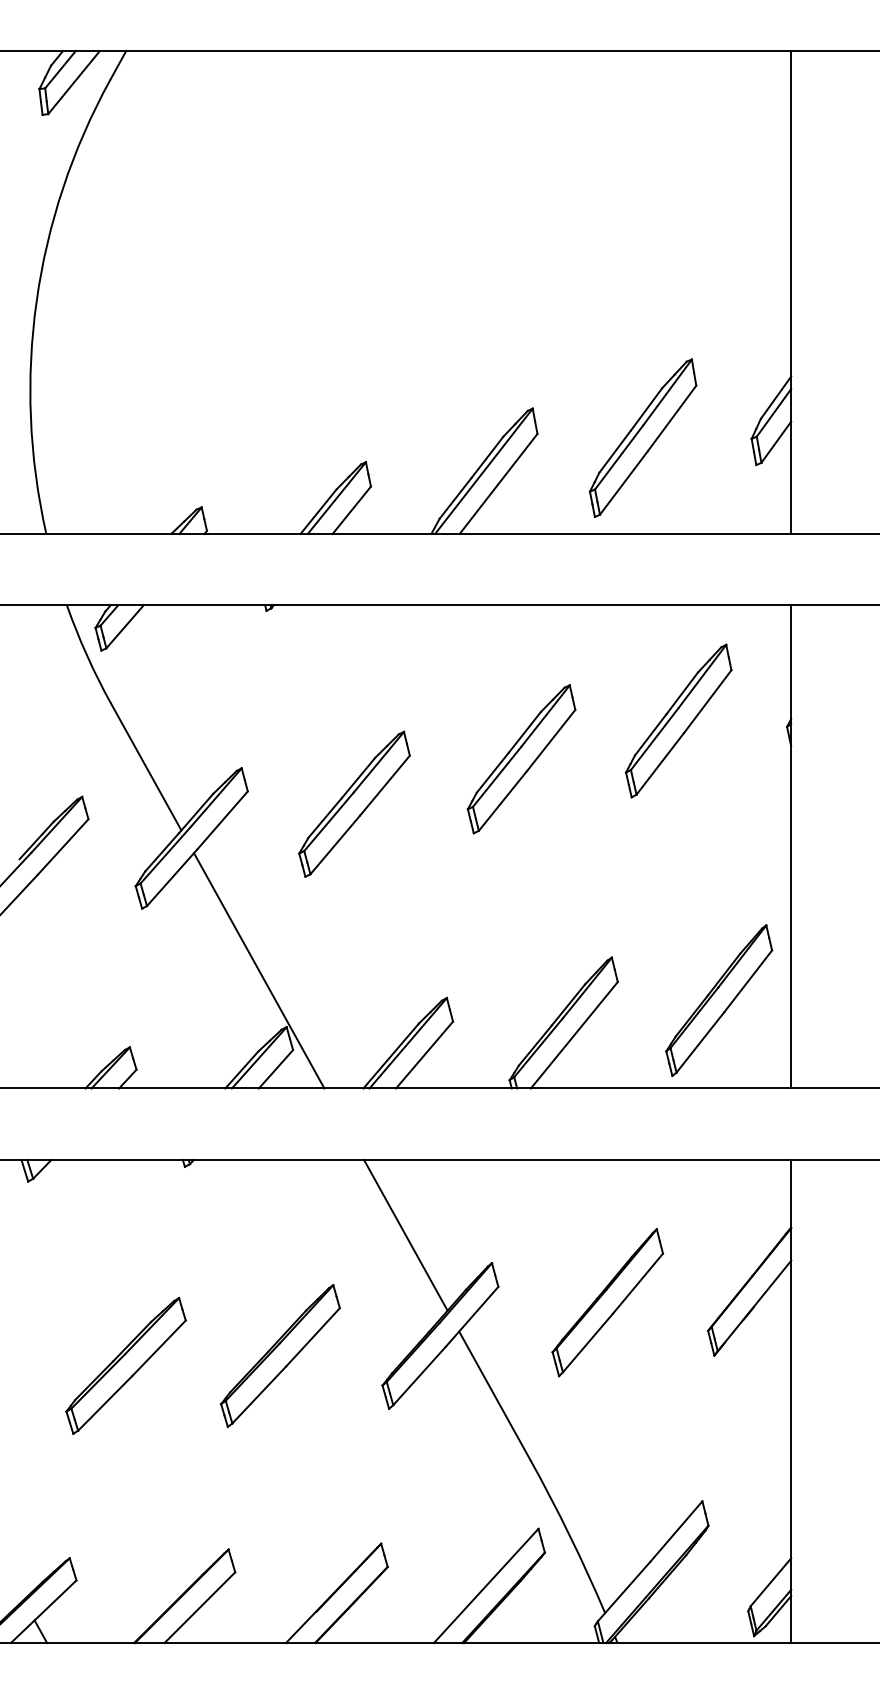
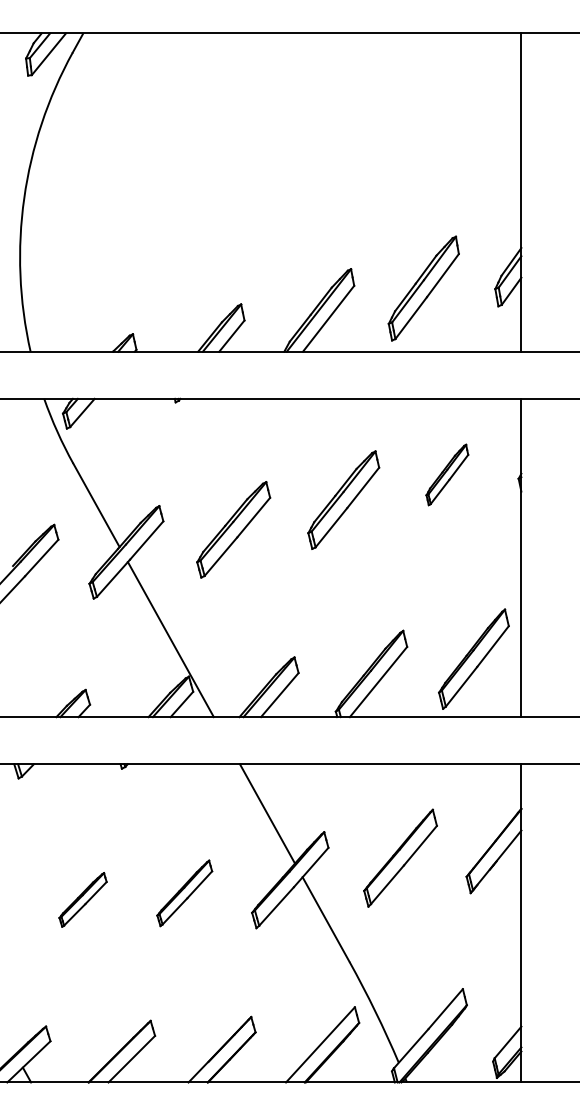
part: (679, 720) -> (447, 474), size x0.6
part: (279, 1356) -> (184, 893), size x0.7
part: (125, 1365) -> (82, 899), size x0.6

